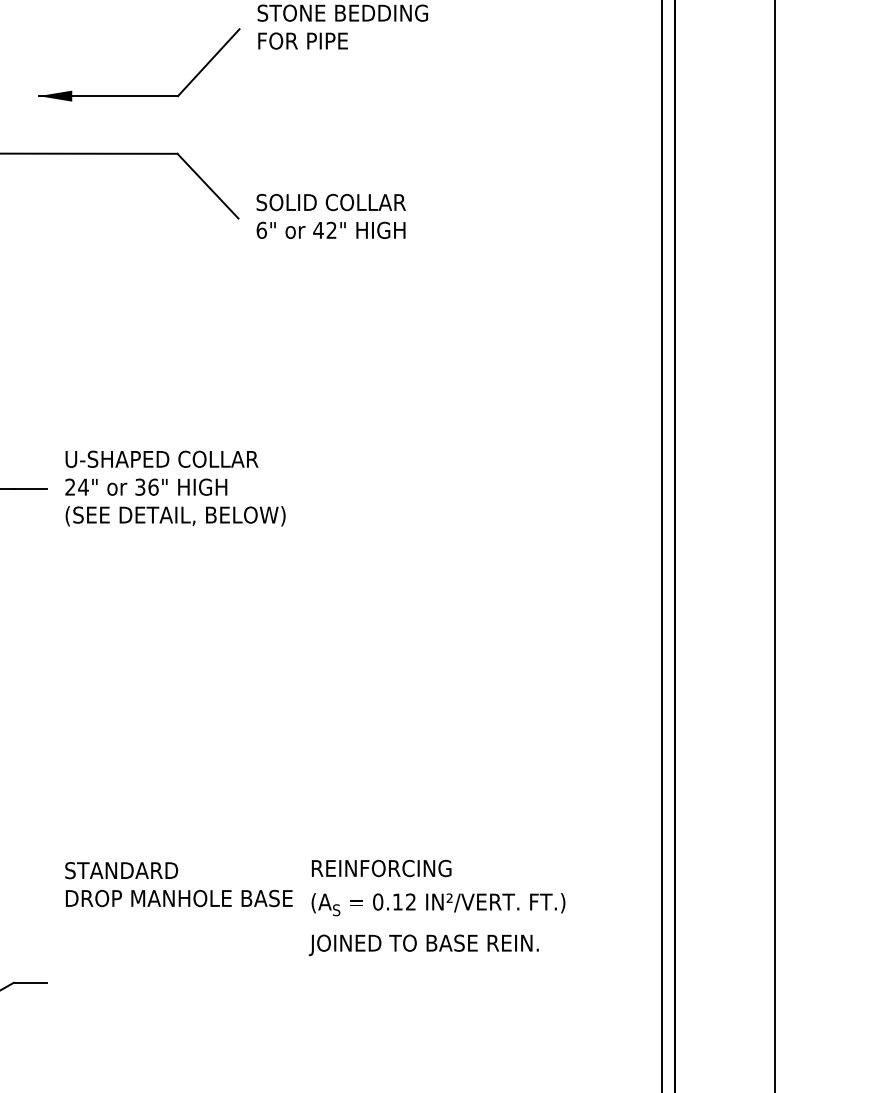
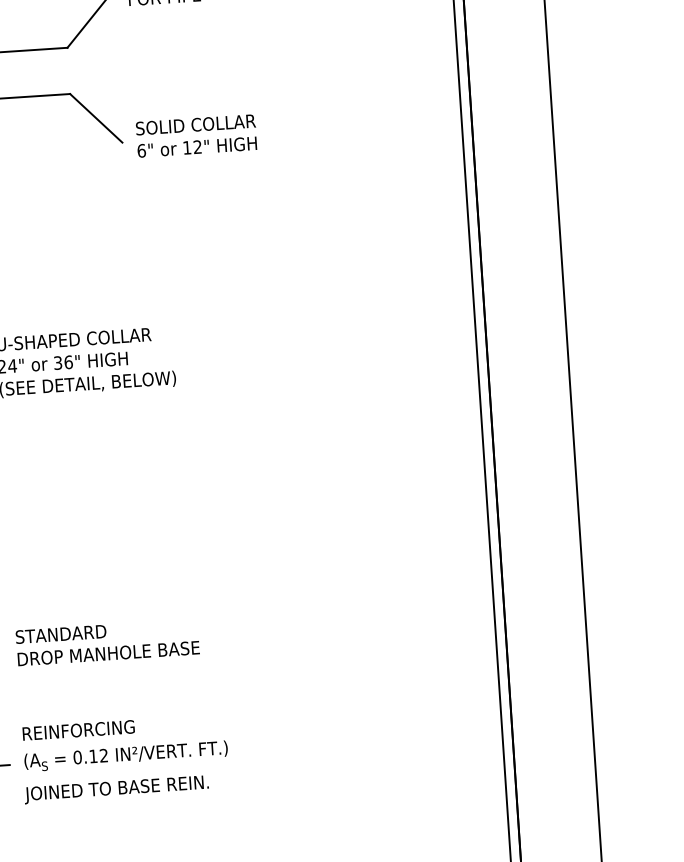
text: (318, 230) -> (187, 147), 42" -> 12"
text: (178, 884) -> (107, 642), moved
text: (436, 907) -> (124, 758), moved

